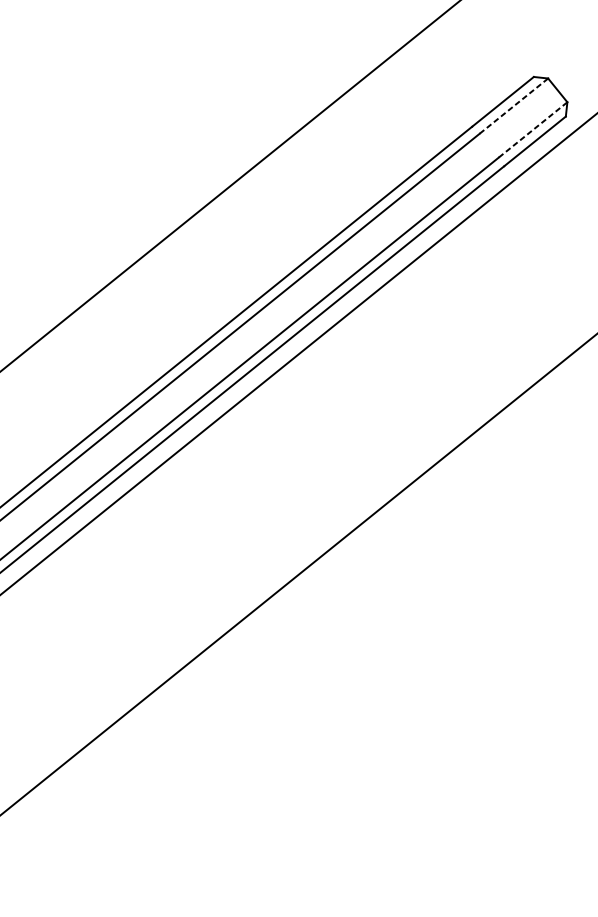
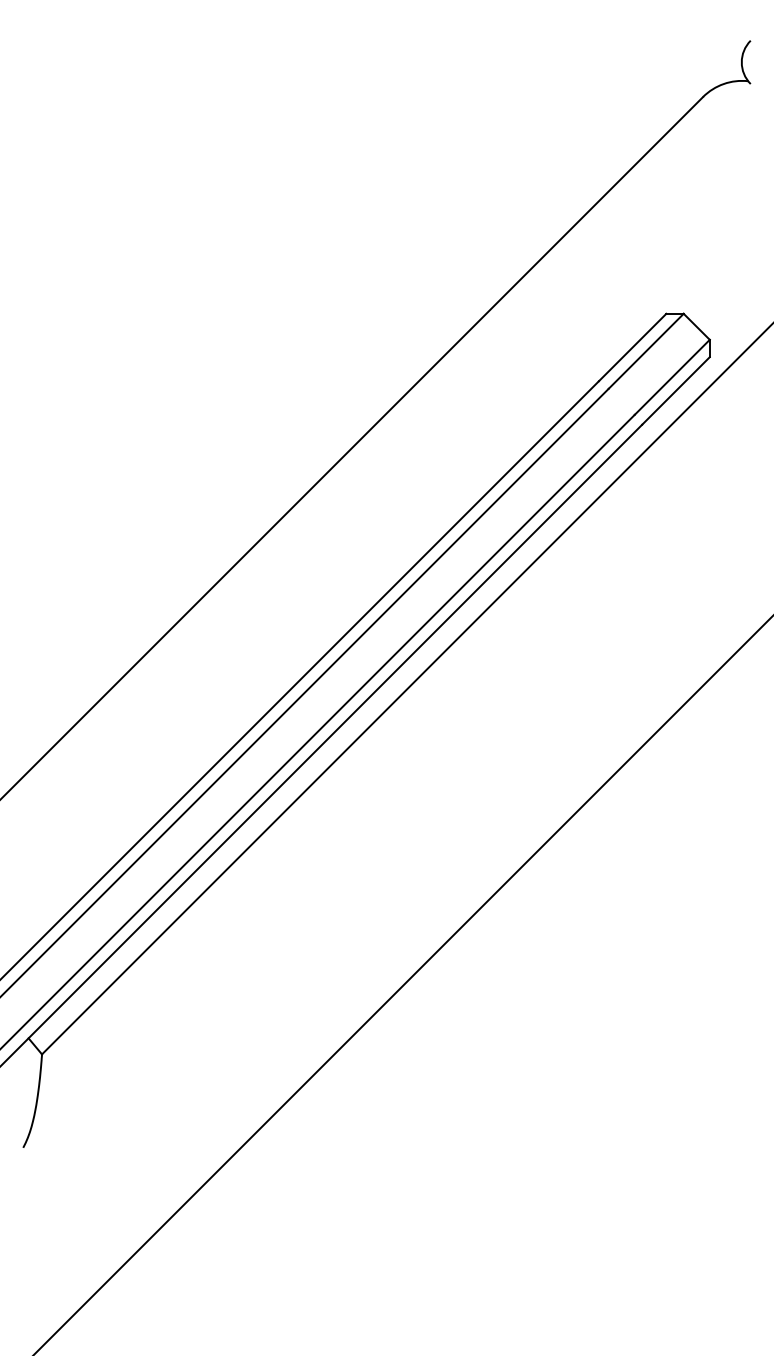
line: (513, 106) -> (645, 351), dashed -> solid
line: (533, 130) -> (672, 377), dashed -> solid

